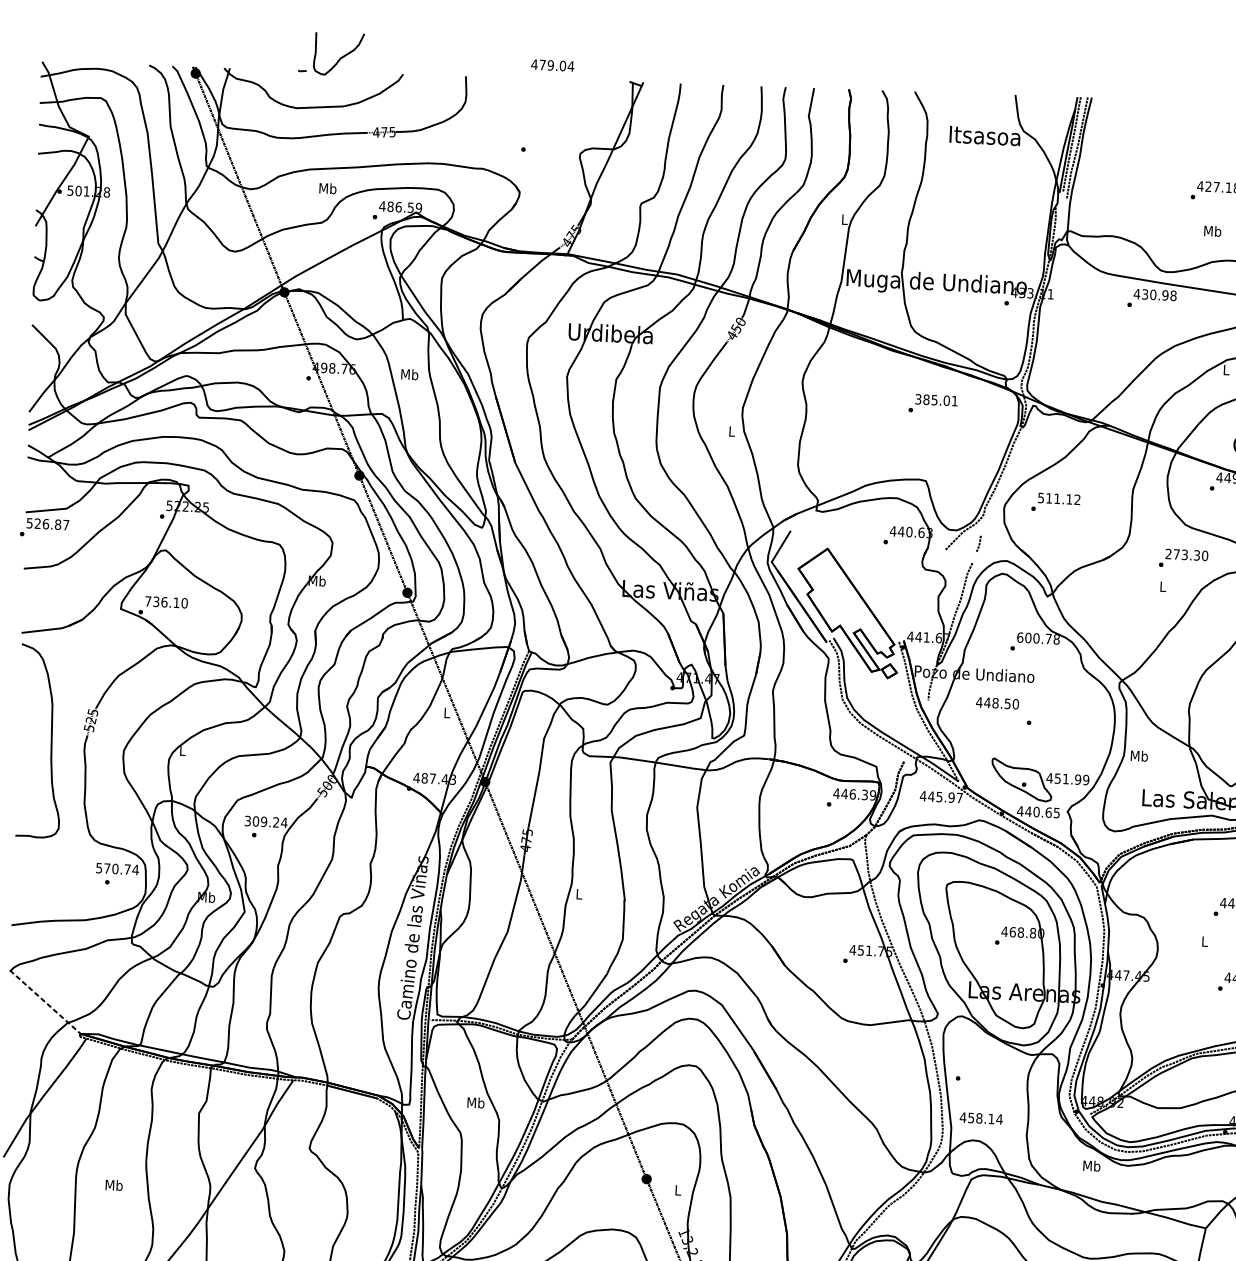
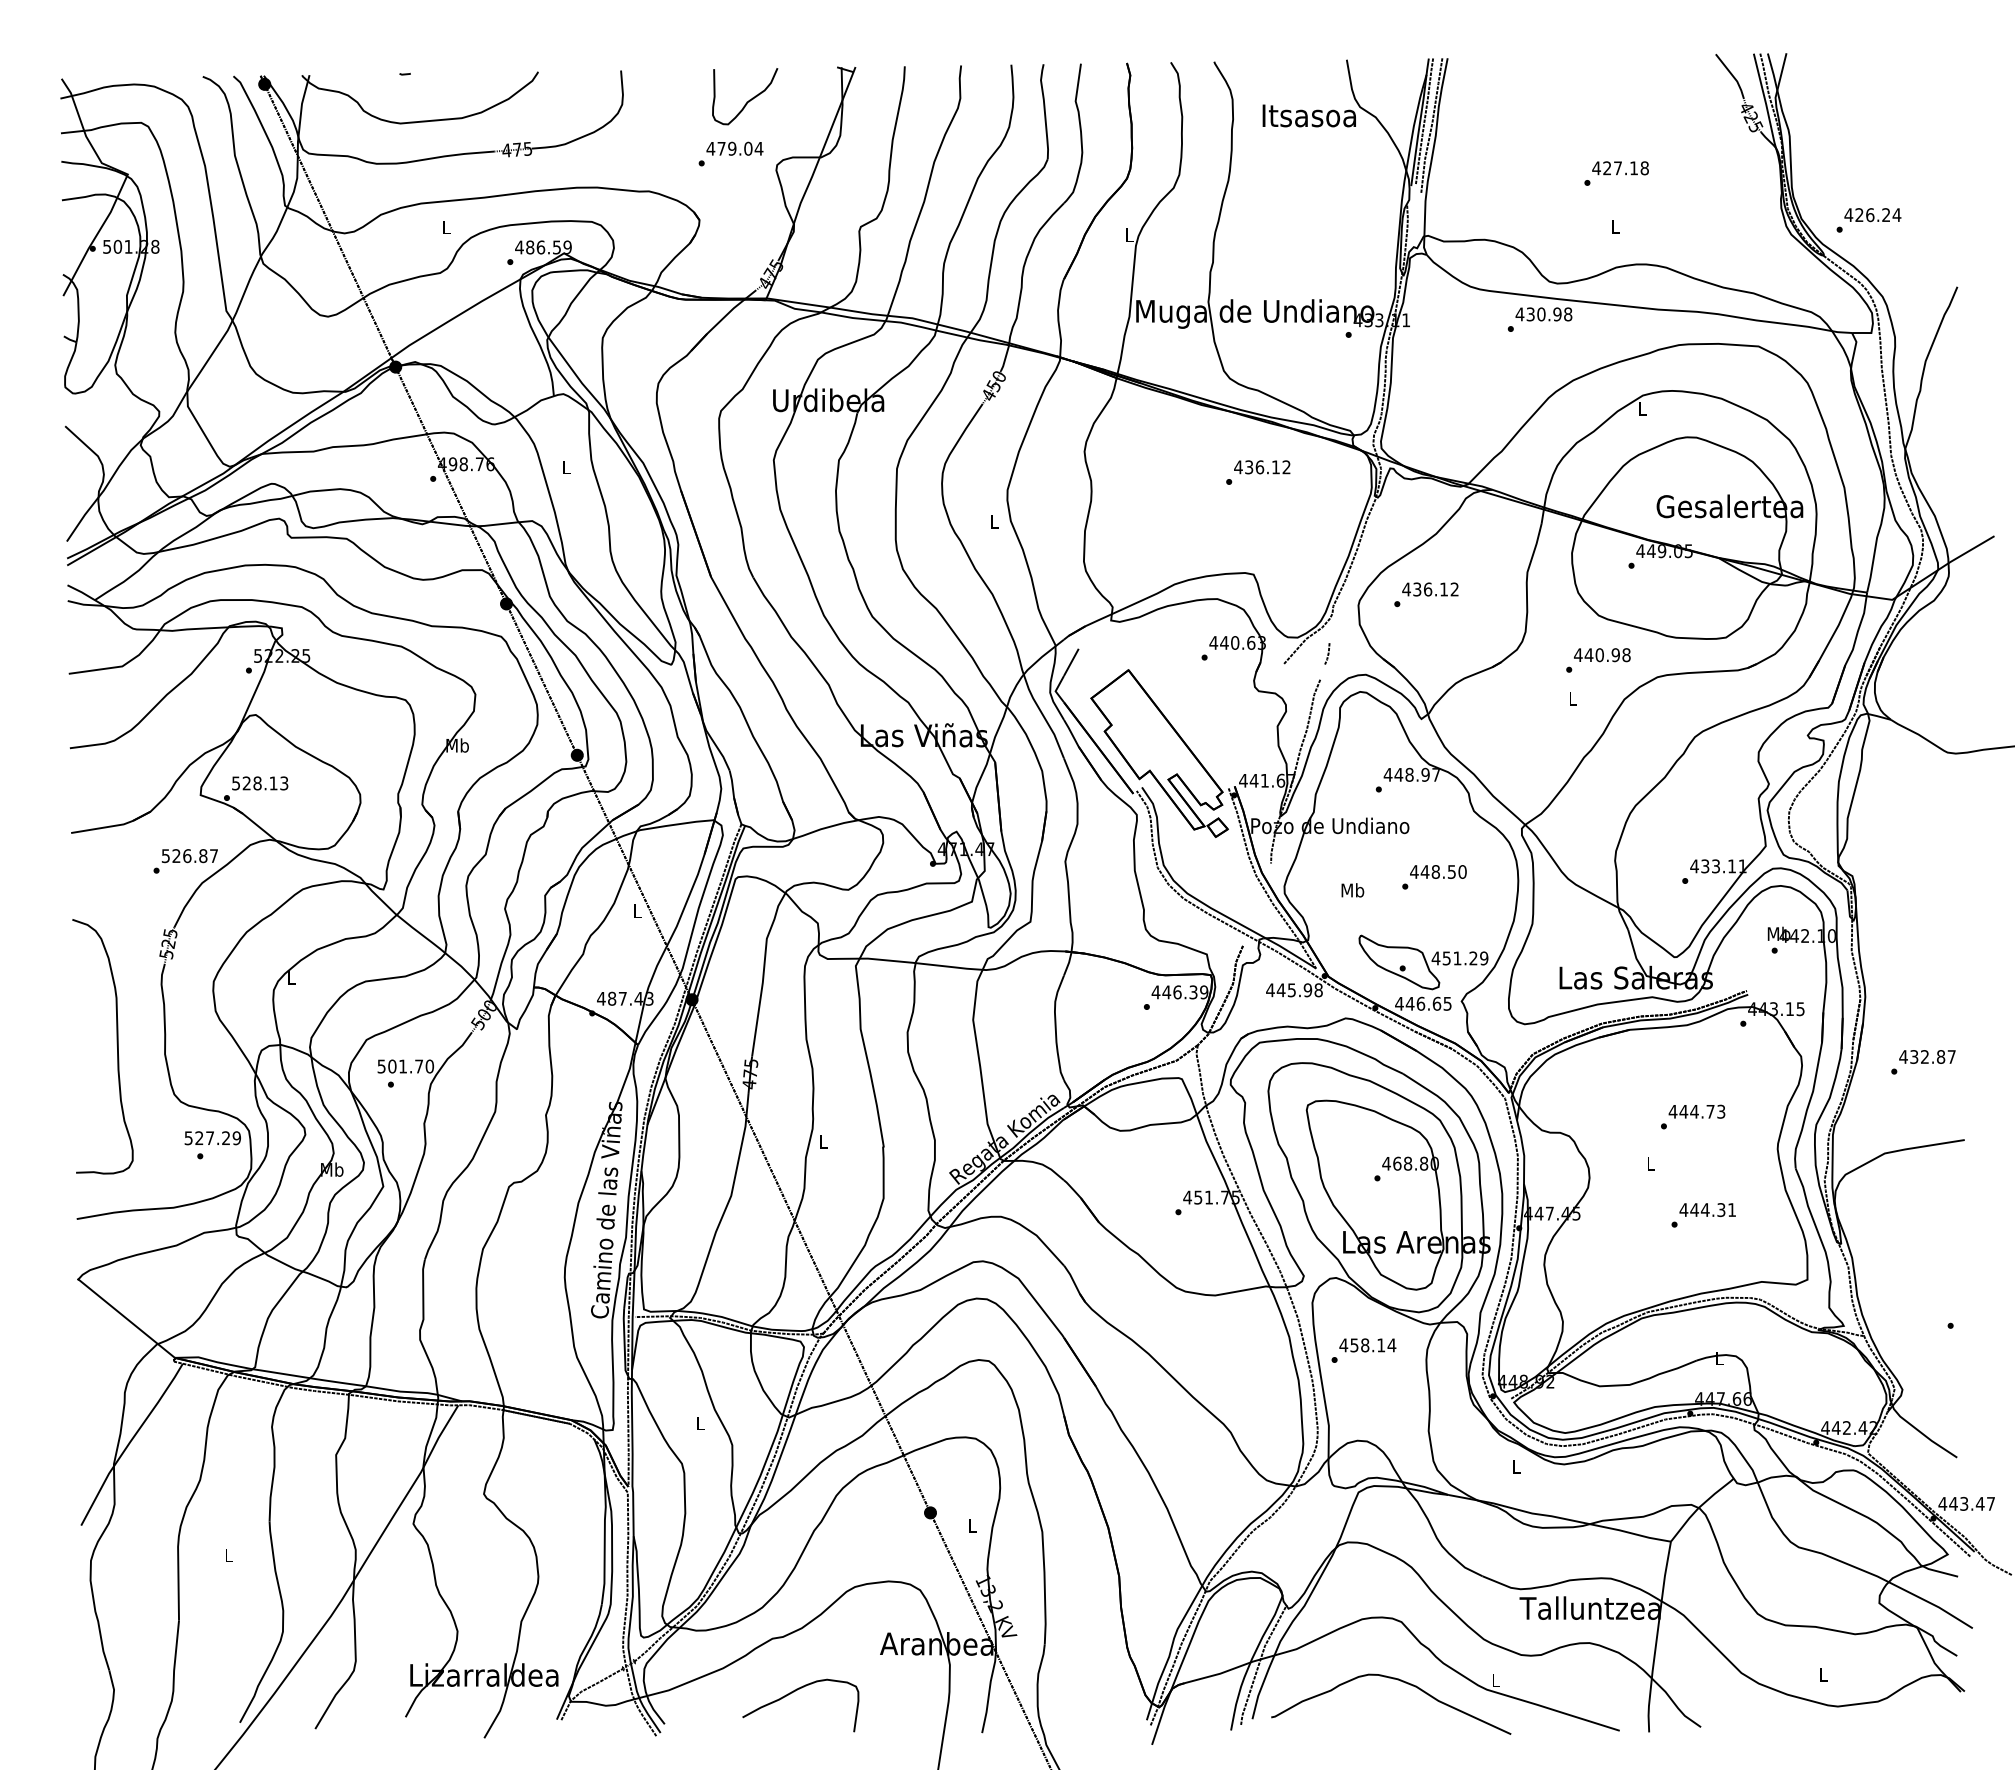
curve: (342, 56) -> (749, 99), moved
text: (552, 65) -> (734, 148), moved
text: (328, 188) -> (446, 227), Mb -> L
text: (1212, 231) -> (1615, 226), Mb -> L
text: (409, 374) -> (566, 467), Mb -> L
text: (936, 400) -> (1262, 467), 385.01 -> 436.12
text: (1049, 498) -> (1417, 589), 511.12 -> 436.12
text: (44, 528) -> (185, 861), moved
text: (1186, 555) -> (1601, 655), 273.30 -> 440.98
text: (166, 602) -> (260, 783), 736.10 -> 528.13
text: (1037, 638) -> (1411, 774), 600.78 -> 448.97
text: (997, 702) -> (1438, 871), moved
curve: (50, 740) -> (116, 1045), moved
text: (1139, 756) -> (1352, 890), moved
text: (1078, 779) -> (1473, 958), 451.99 -> 451.29
text: (959, 798) -> (1318, 990), 445.97 -> 445.98
text: (1037, 811) -> (1421, 1003), 440.65 -> 446.65
text: (266, 821) -> (406, 1066), 309.24 -> 501.70
text: (121, 869) -> (218, 1138), 570.74 -> 527.29
line: (45, 1002) -> (126, 1318), dashed -> solid
text: (475, 1102) -> (700, 1423), Mb -> L
text: (981, 1118) -> (1367, 1345), moved
text: (1091, 1165) -> (1516, 1466), Mb -> L
text: (113, 1185) -> (228, 1555), Mb -> L

